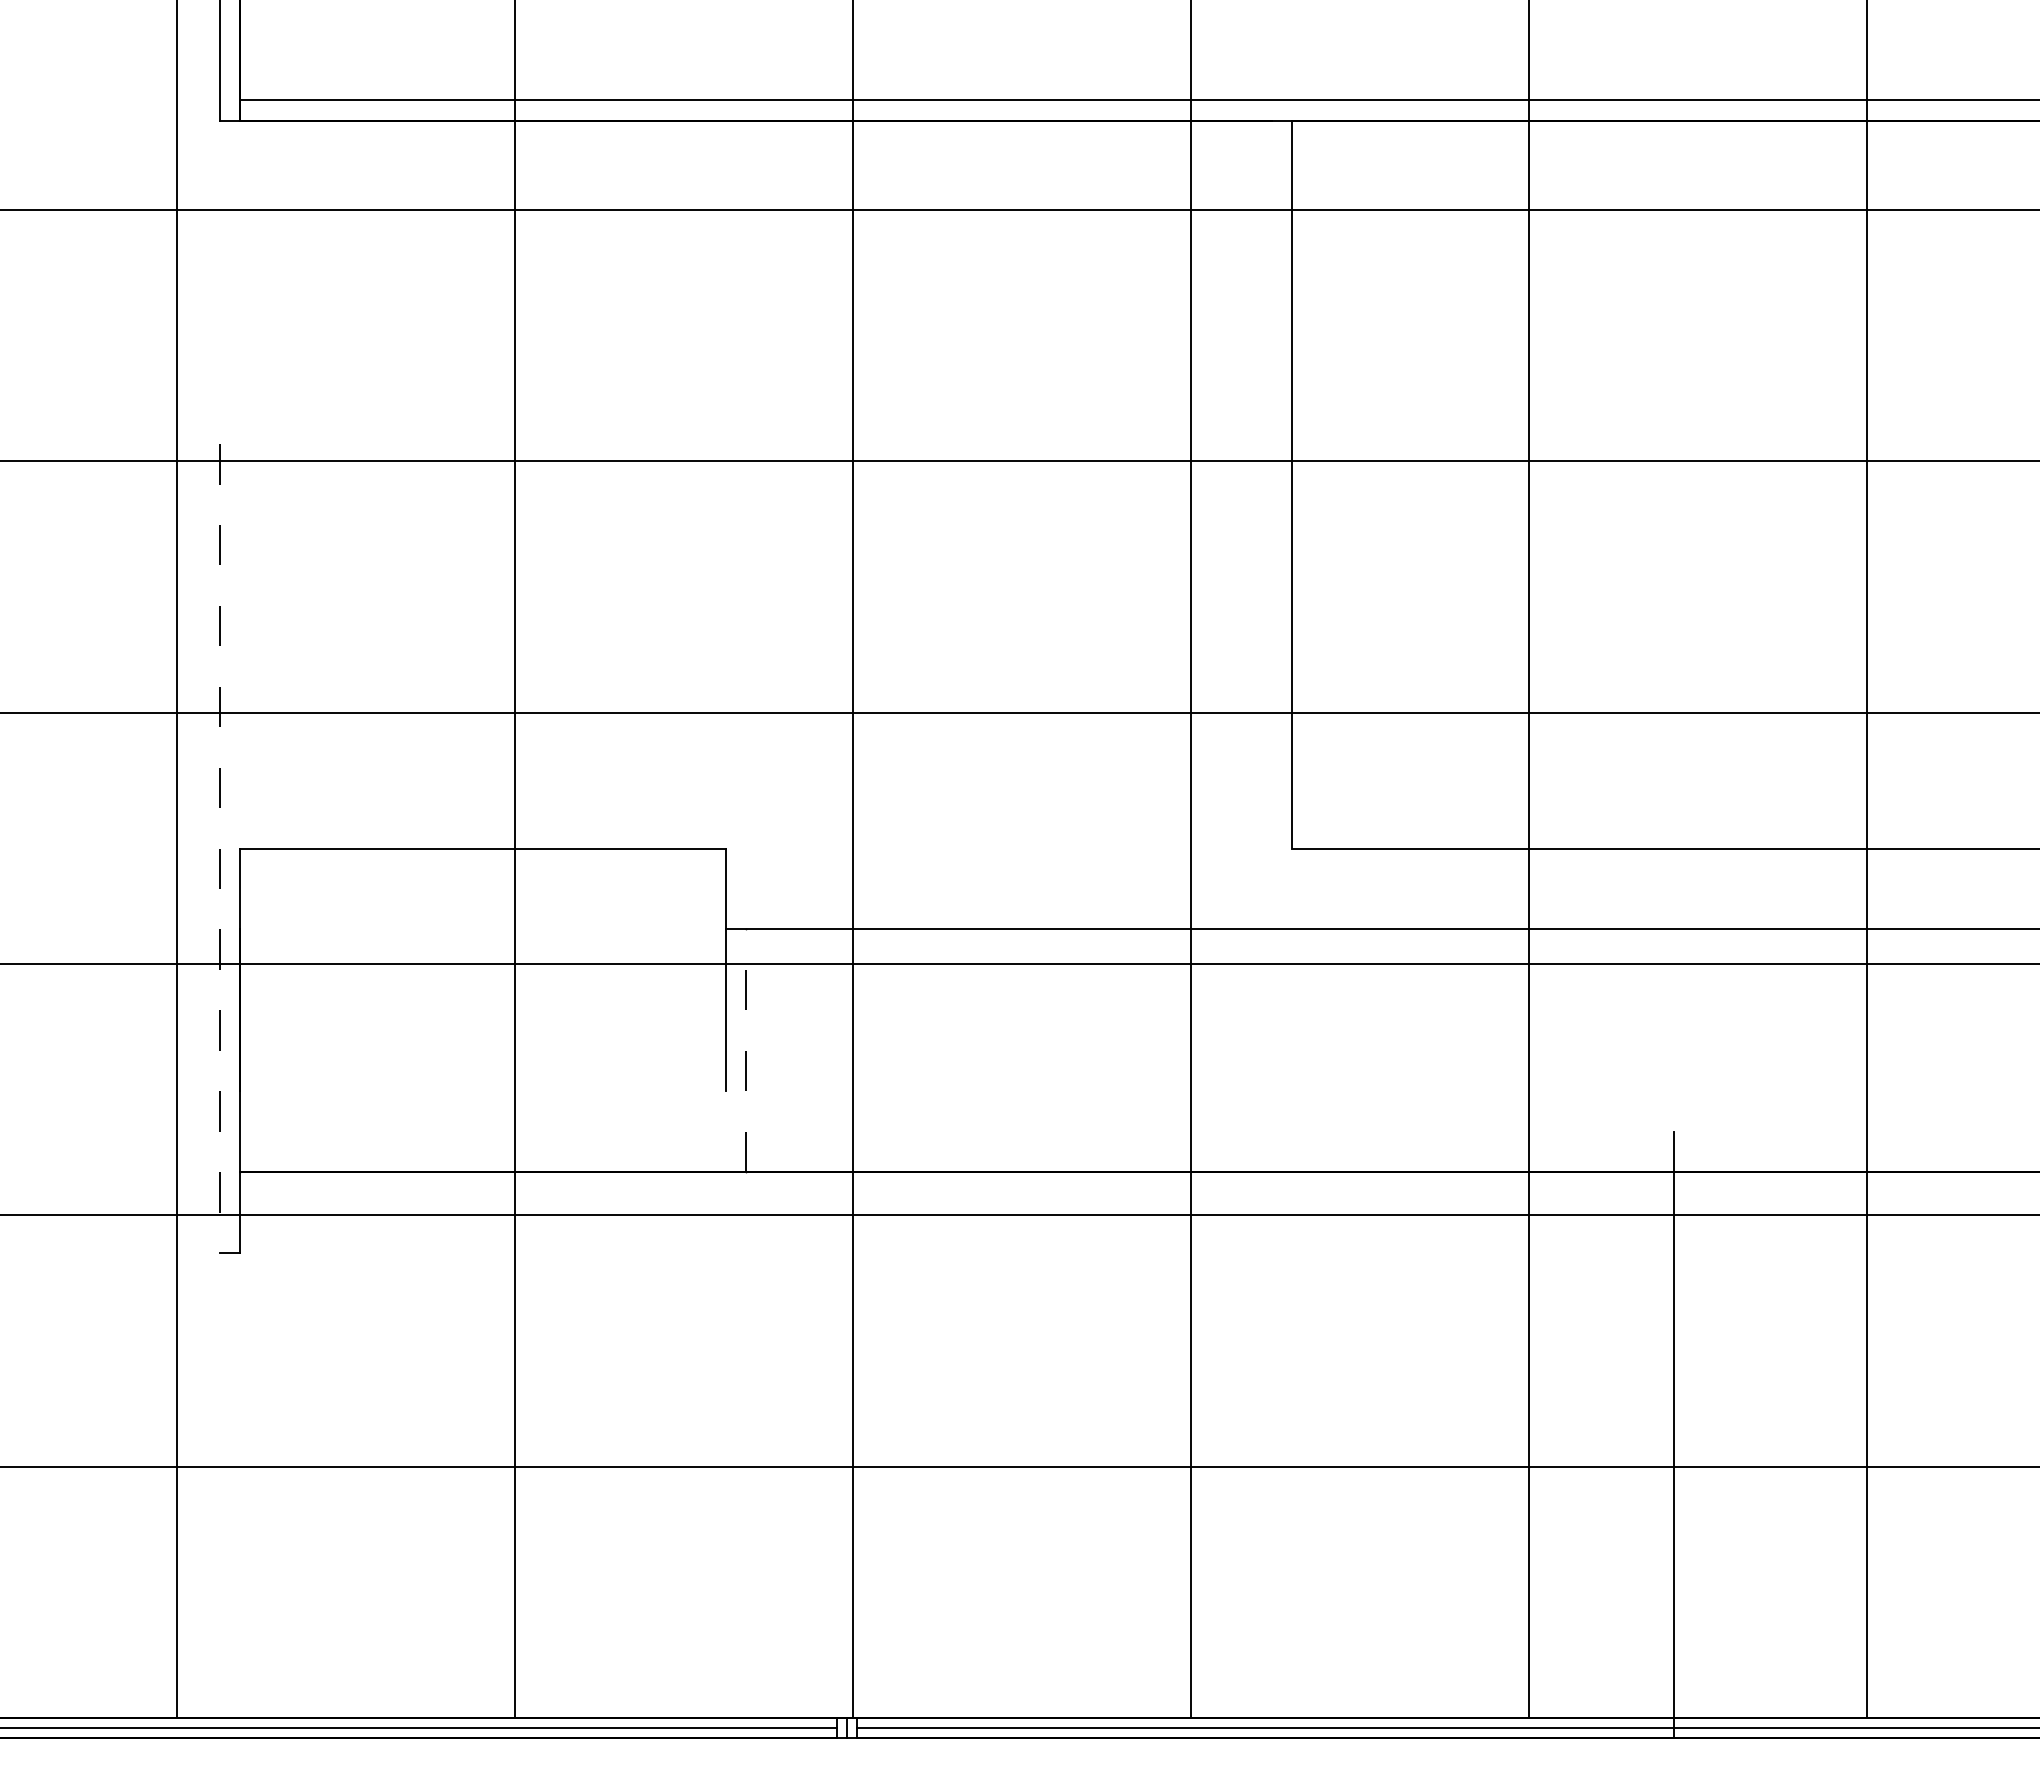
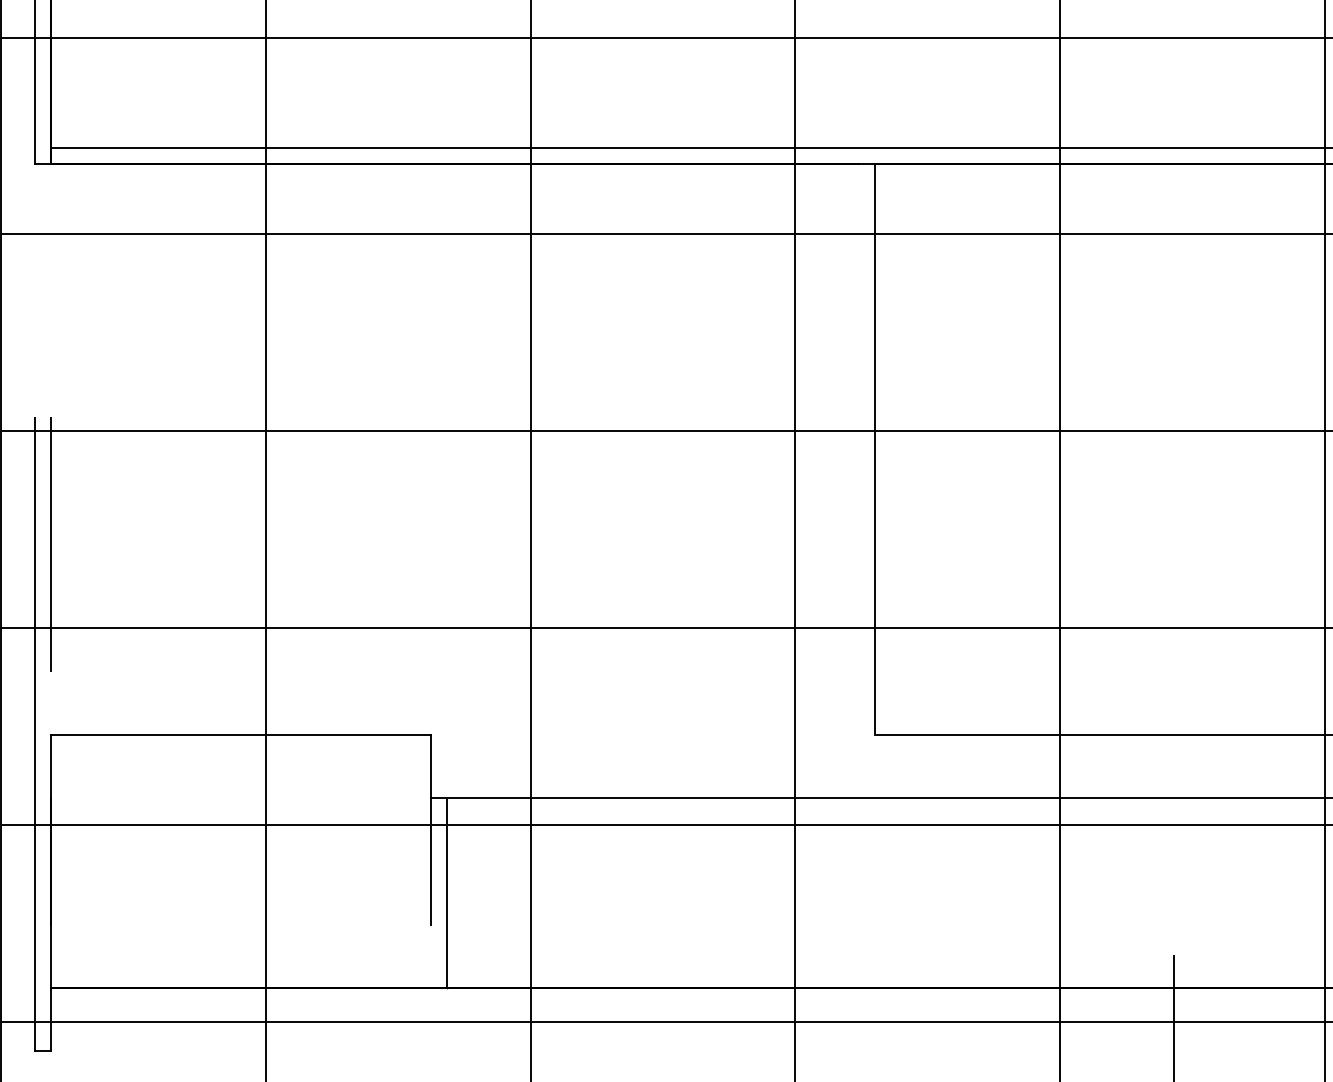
line: (240, 605) -> (50, 544), added
line: (220, 849) -> (35, 735), dashed -> solid
line: (745, 1050) -> (446, 892), dashed -> solid

